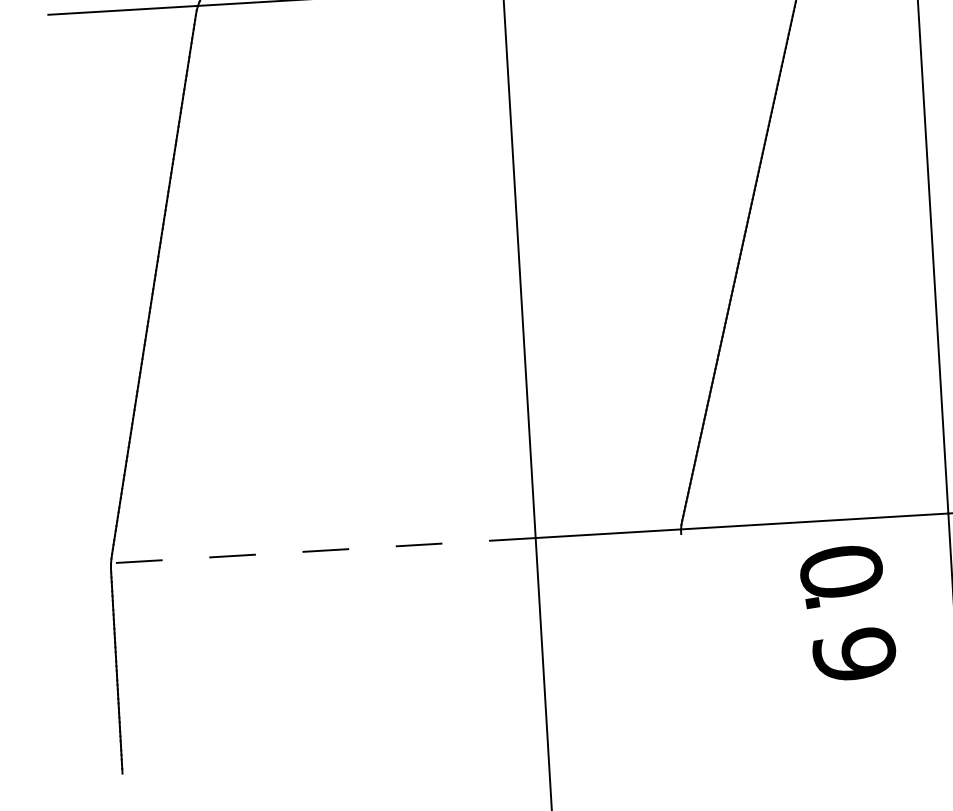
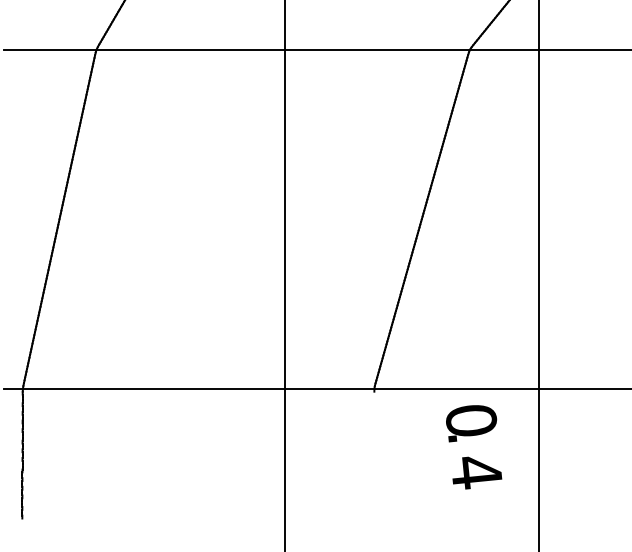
line: (308, 551) -> (144, 388), dashed -> solid
text: (854, 655) -> (476, 472), 9 -> 4

